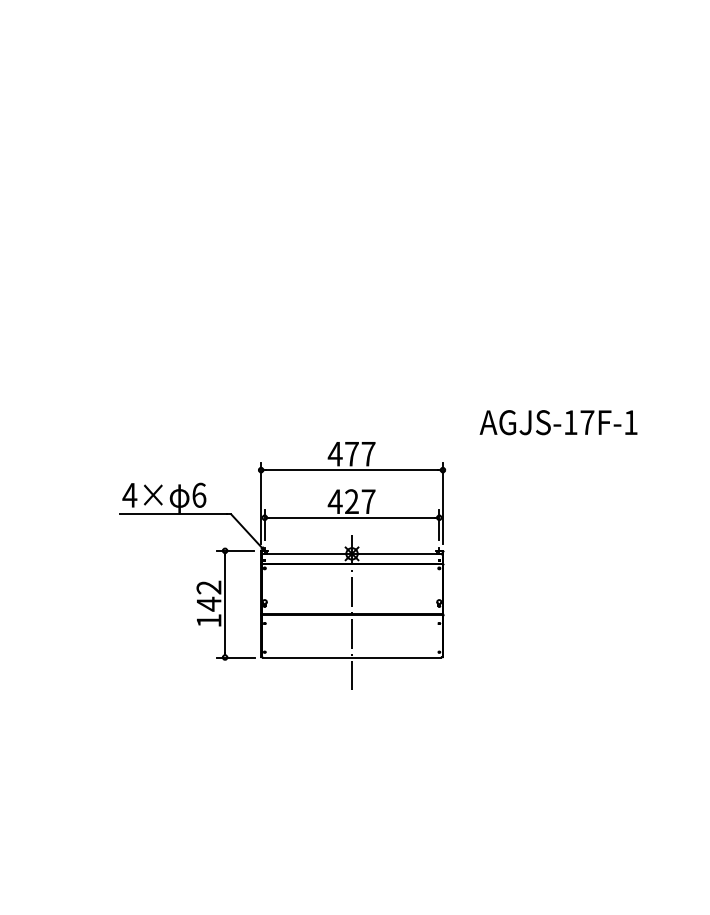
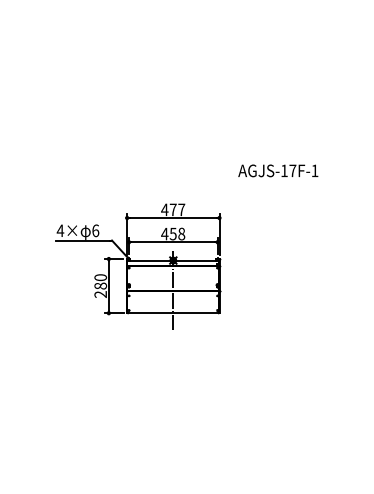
text: (559, 421) -> (278, 170), moved
text: (360, 500) -> (177, 233), 427 -> 458
text: (208, 602) -> (100, 285), 142 -> 280

